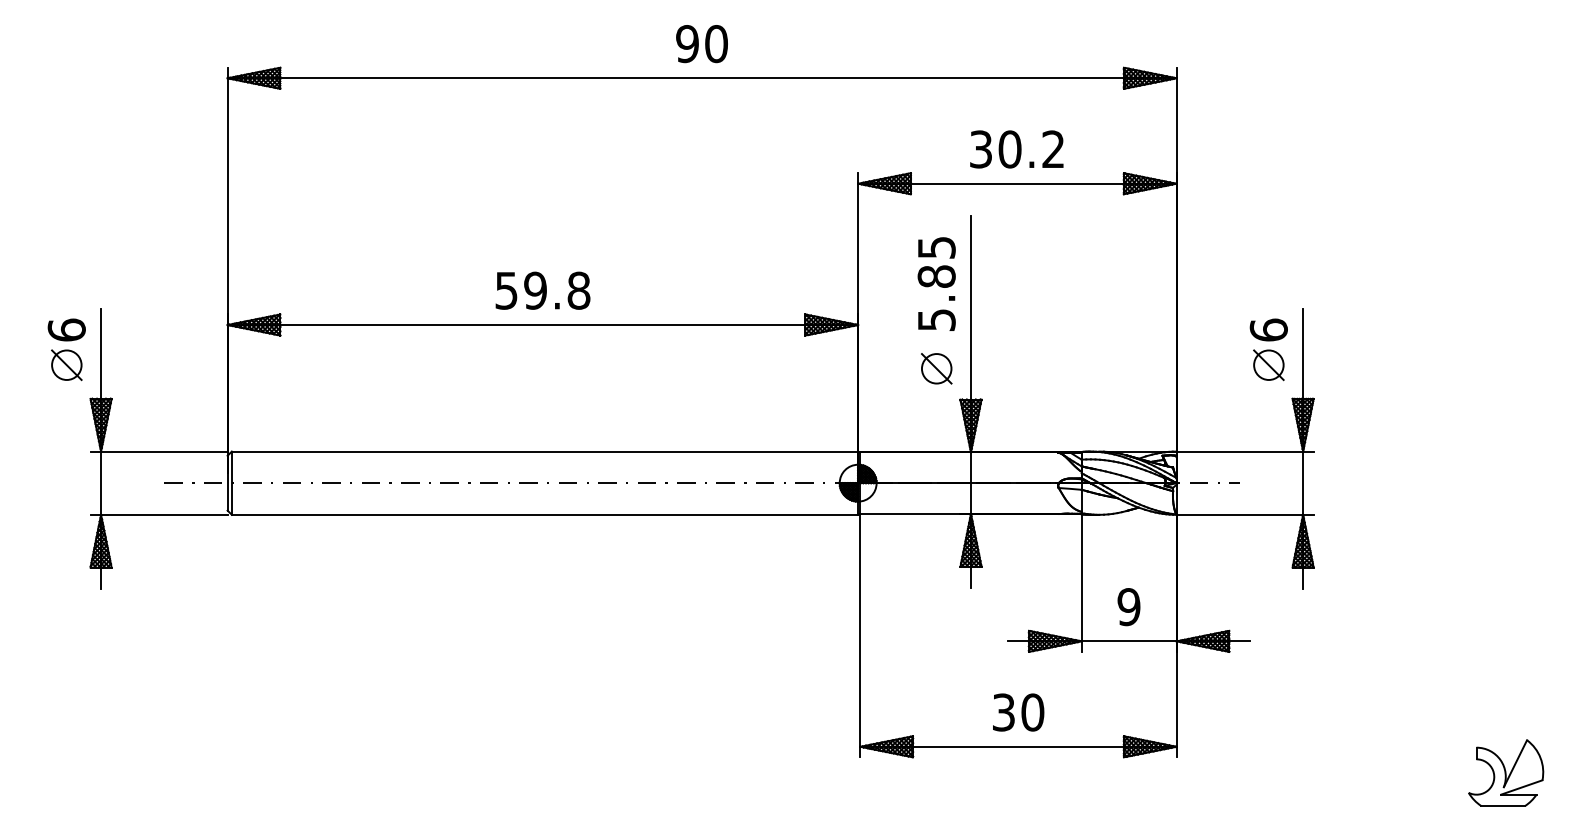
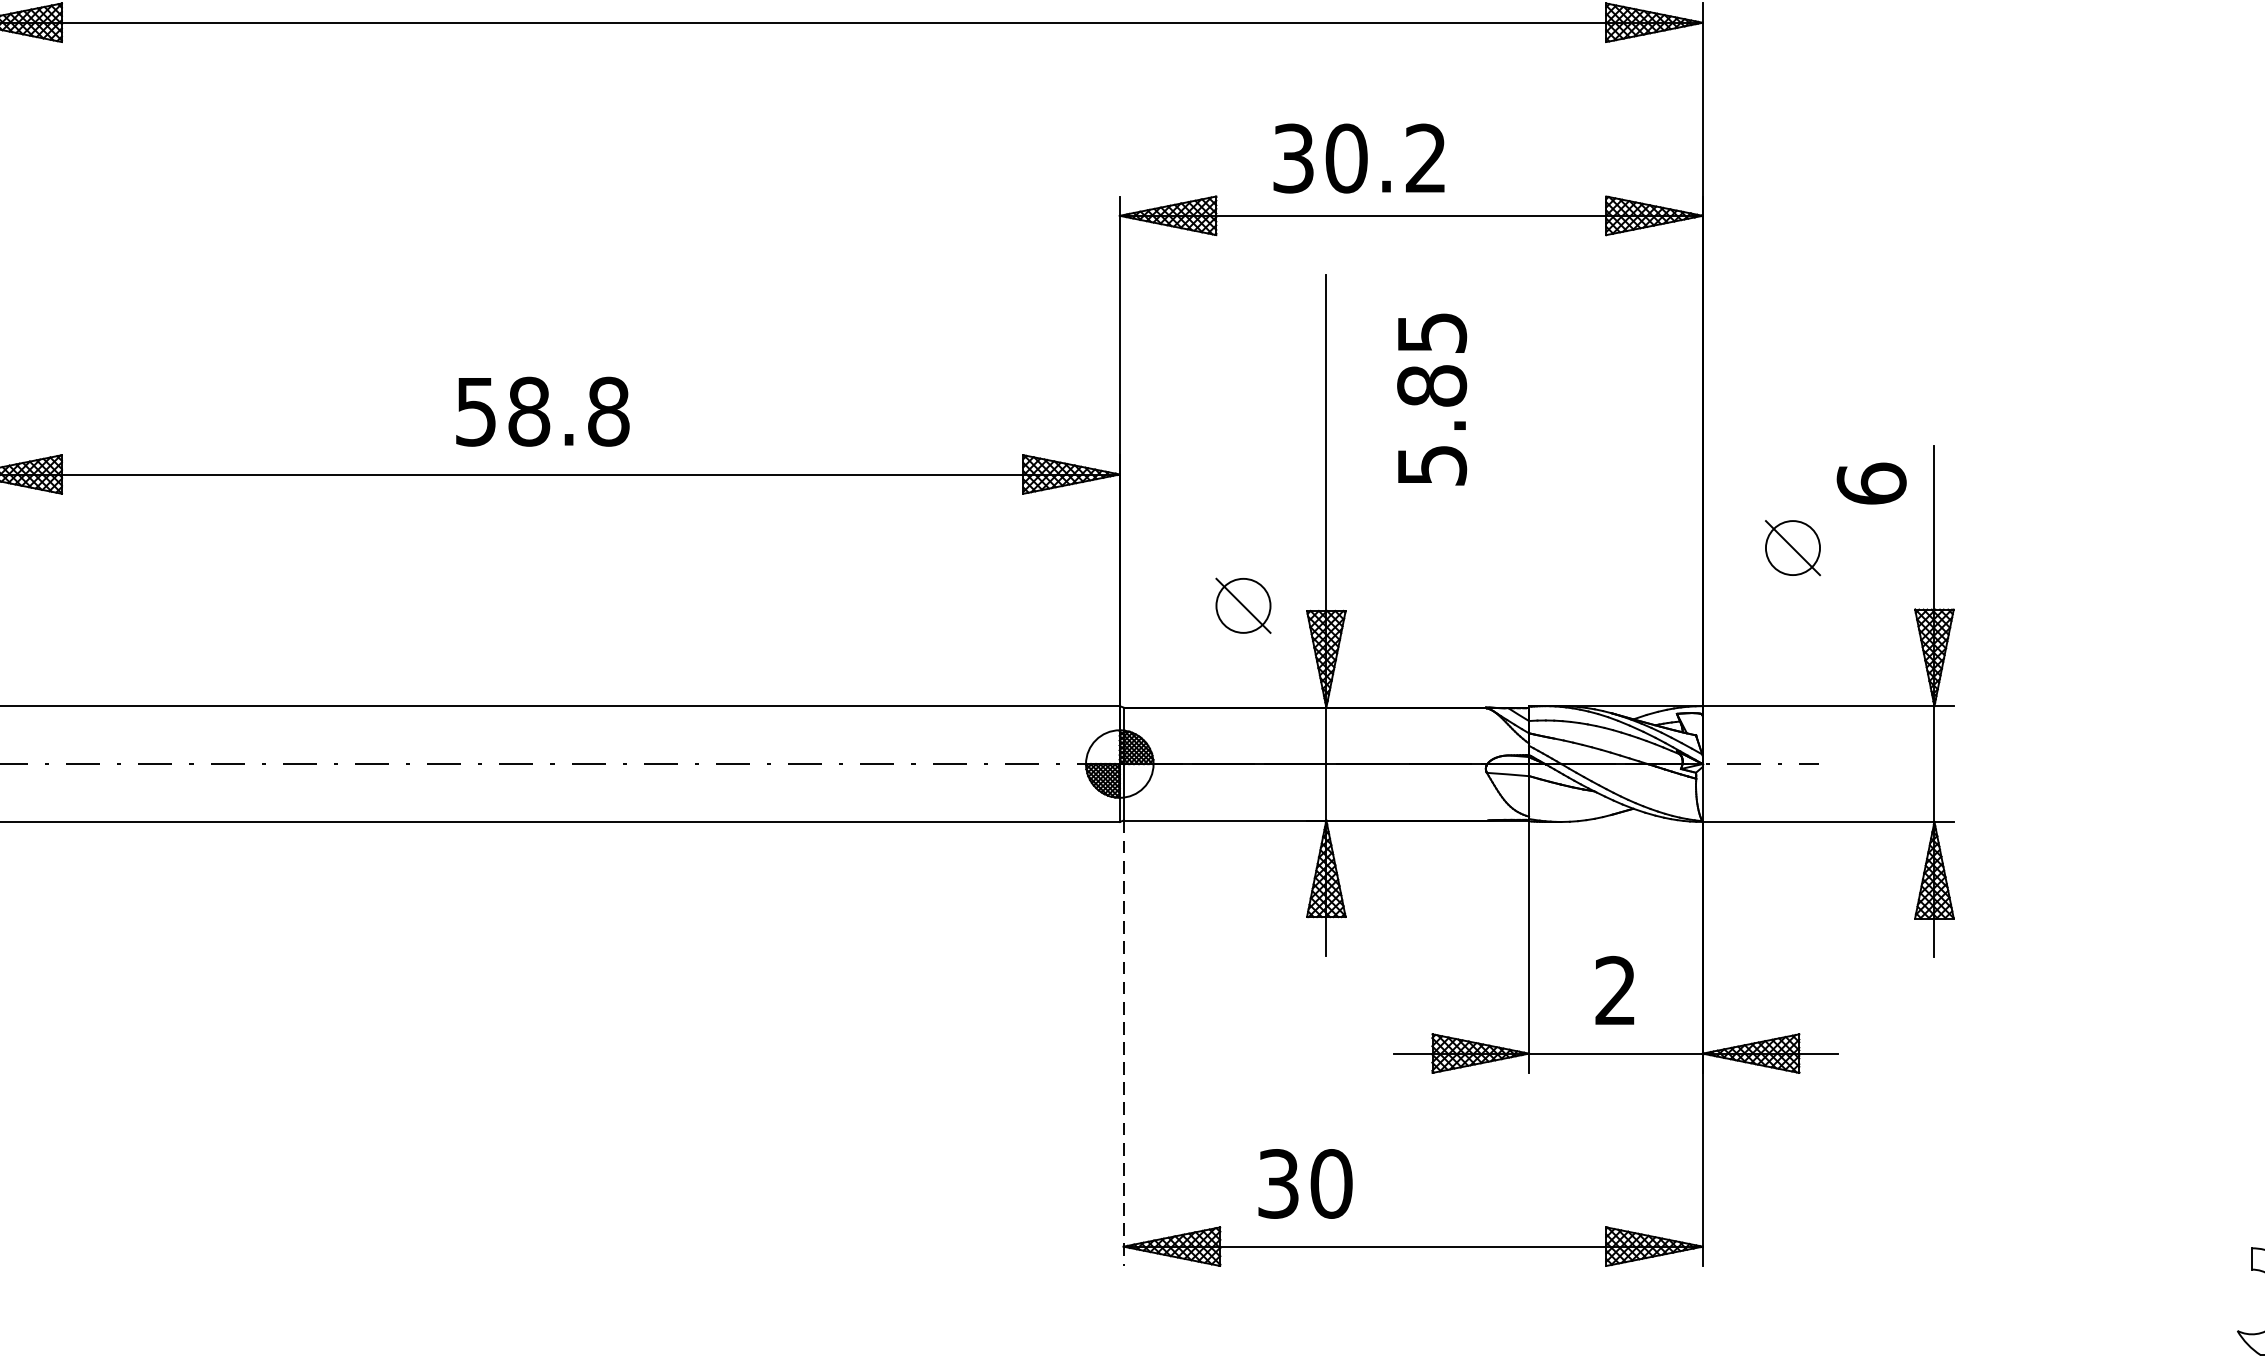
text: (1016, 149) -> (1358, 158), moved
text: (936, 283) -> (1431, 398), moved
text: (535, 290) -> (529, 411), 59.8 -> 58.8
part: (1268, 365) -> (1792, 548), moved
part: (936, 368) -> (1243, 605), moved
text: (1128, 607) -> (1614, 991), 9 -> 2
line: (860, 635) -> (1124, 1042), solid -> dashed
text: (1018, 712) -> (1305, 1183), moved

